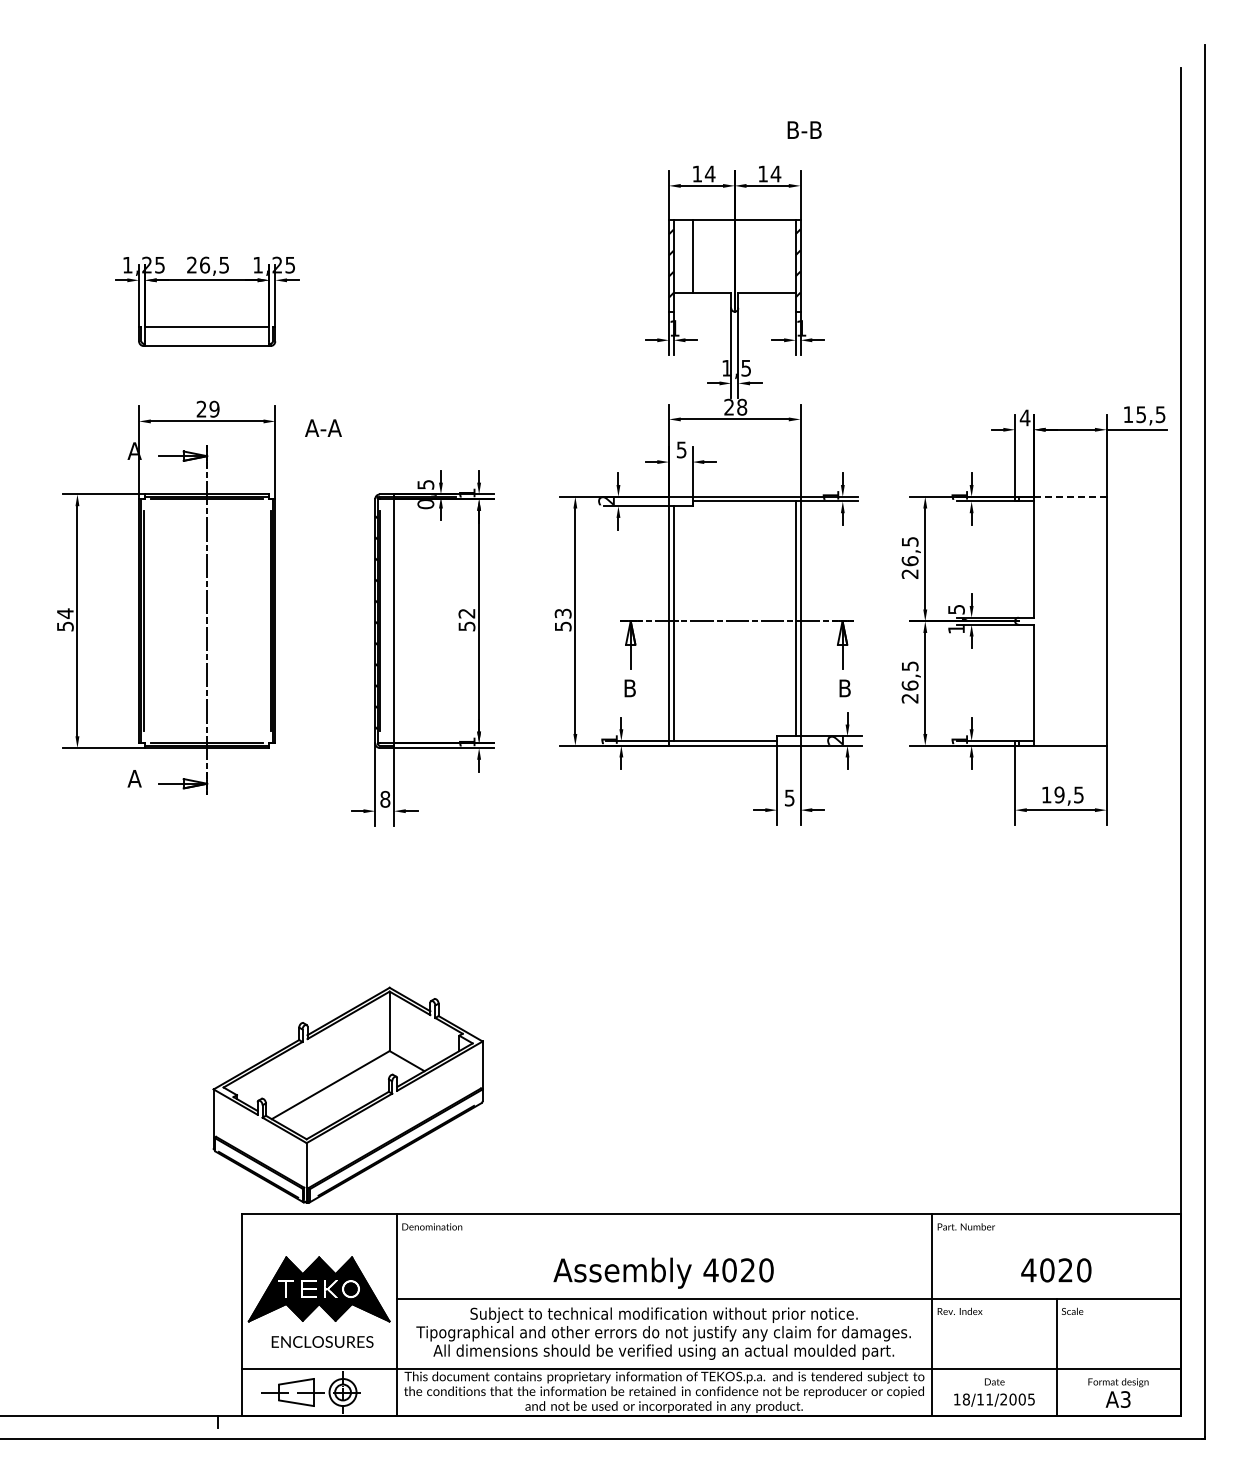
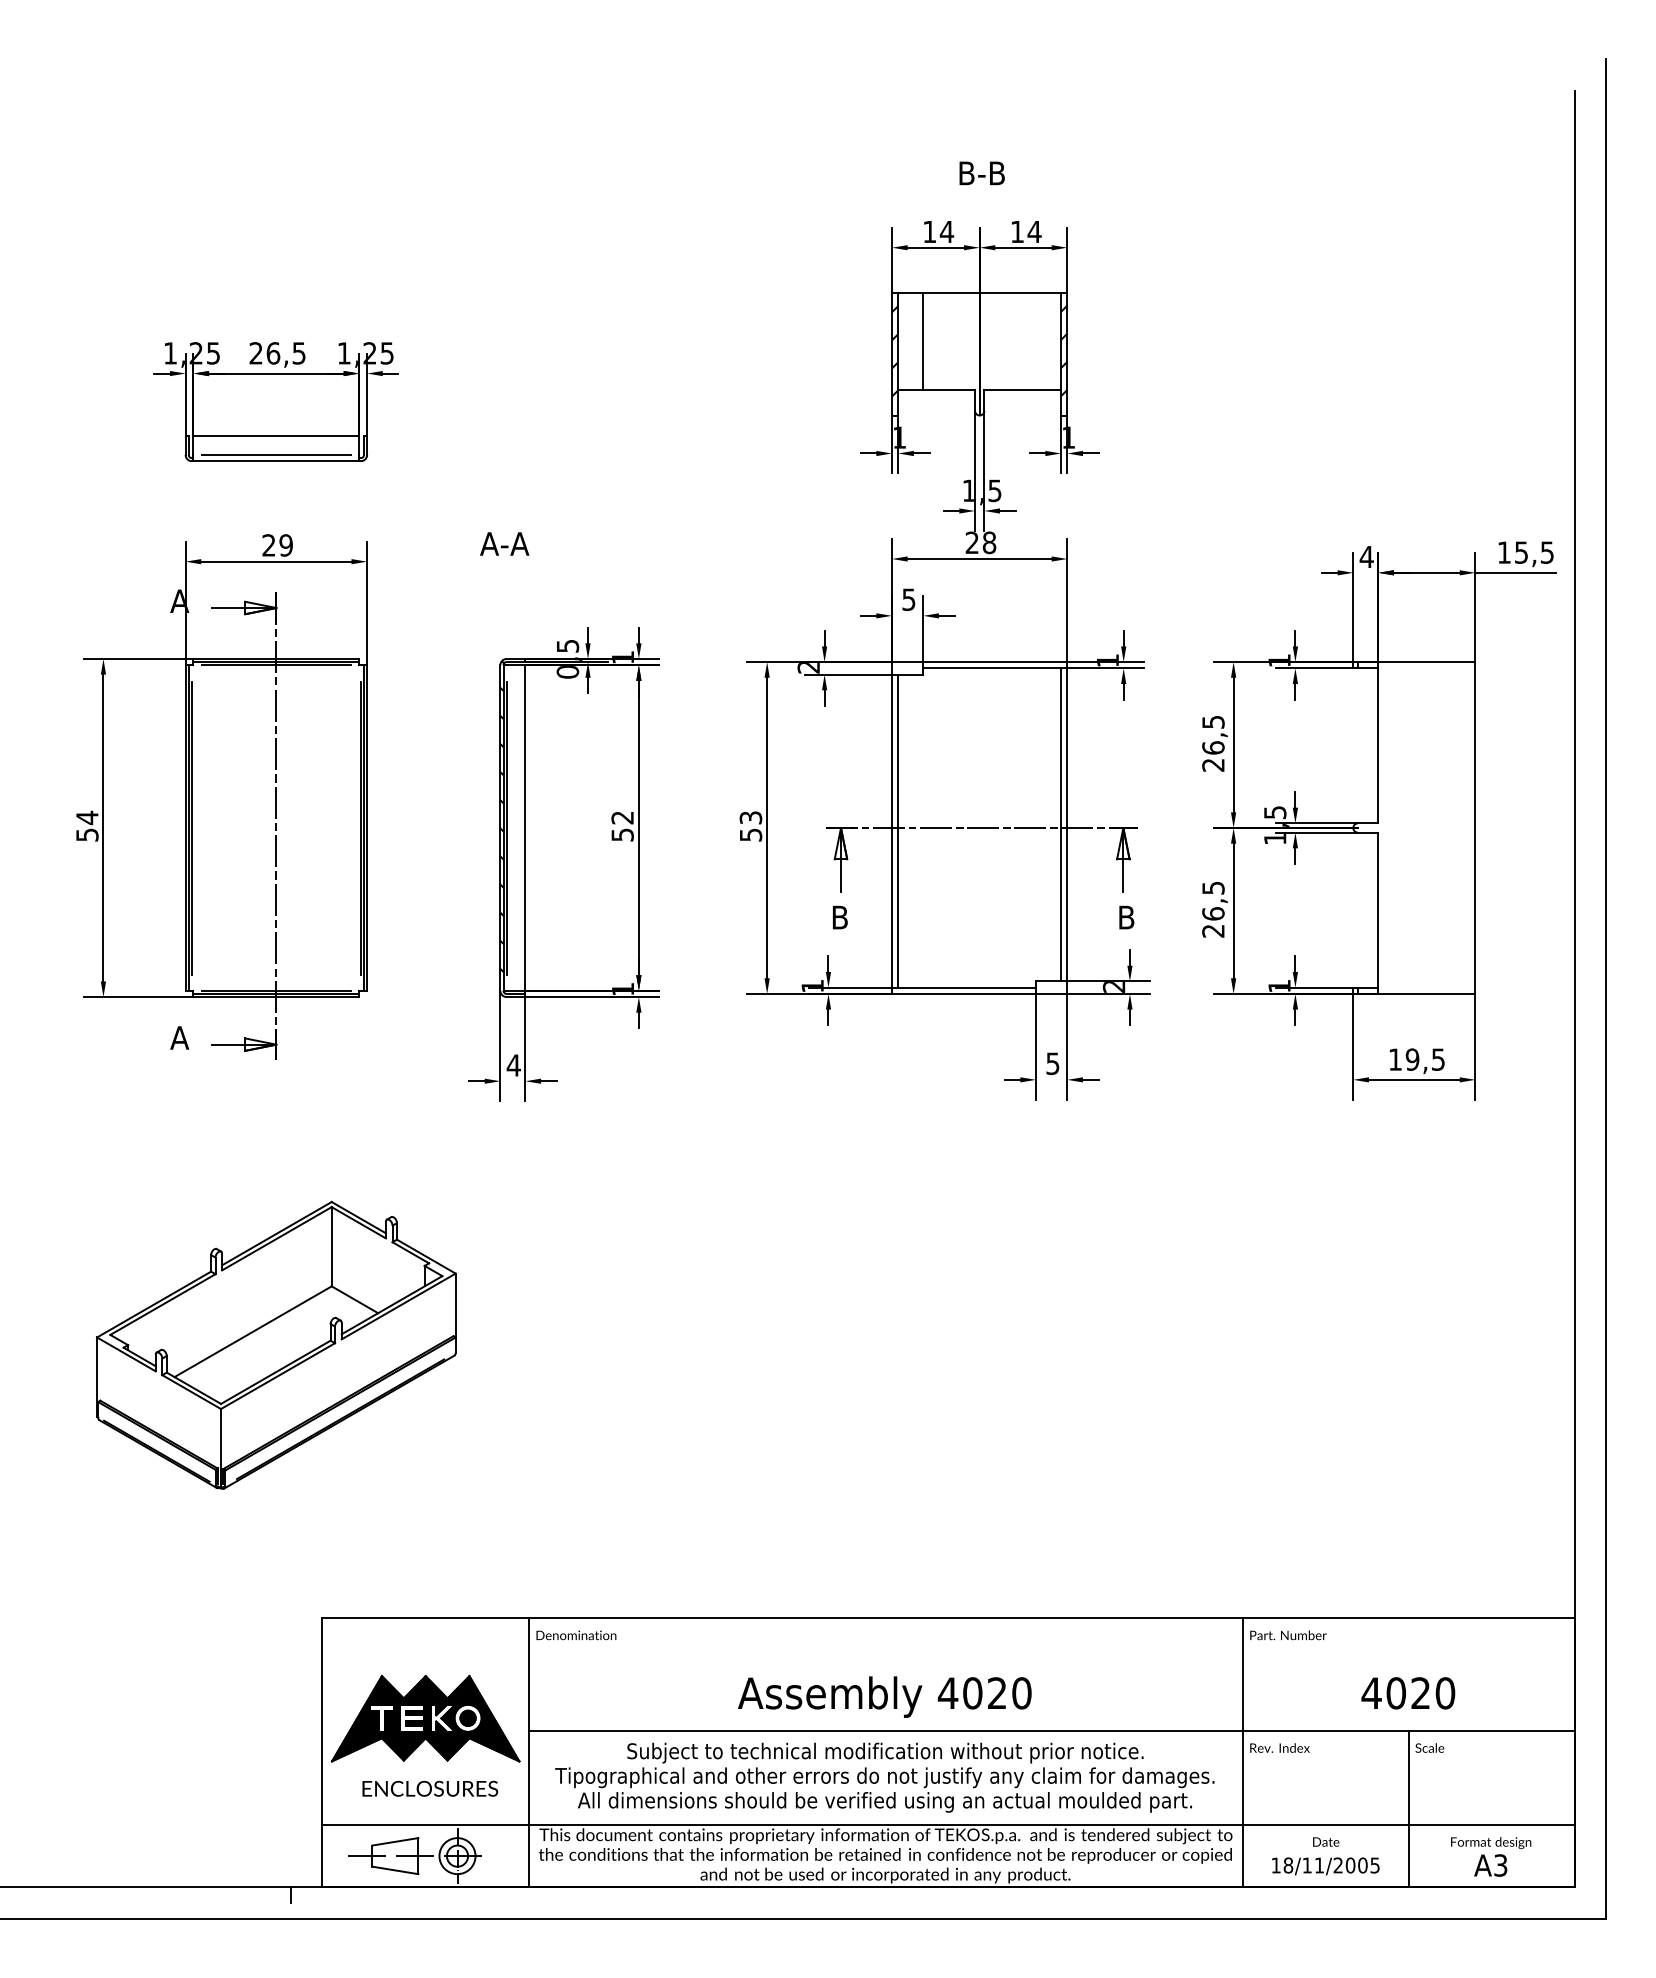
text: (804, 129) -> (981, 172), moved
line: (207, 341) -> (276, 455), added
text: (323, 427) -> (504, 543), moved
line: (1069, 496) -> (1425, 661), dashed -> solid
text: (385, 798) -> (514, 1064), 8 -> 4
part: (347, 1094) -> (275, 1344), moved

